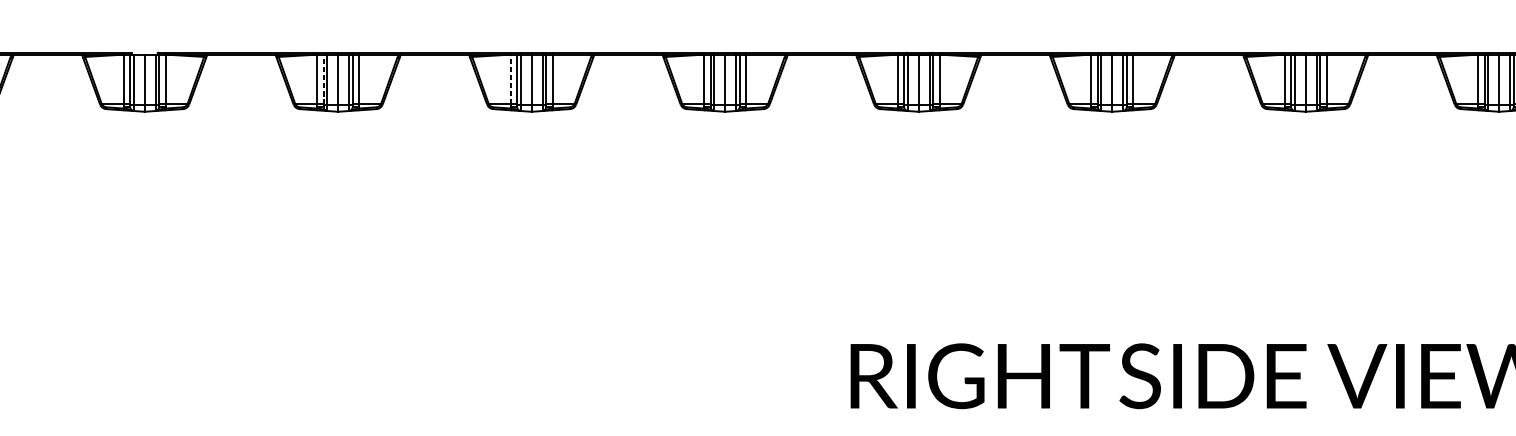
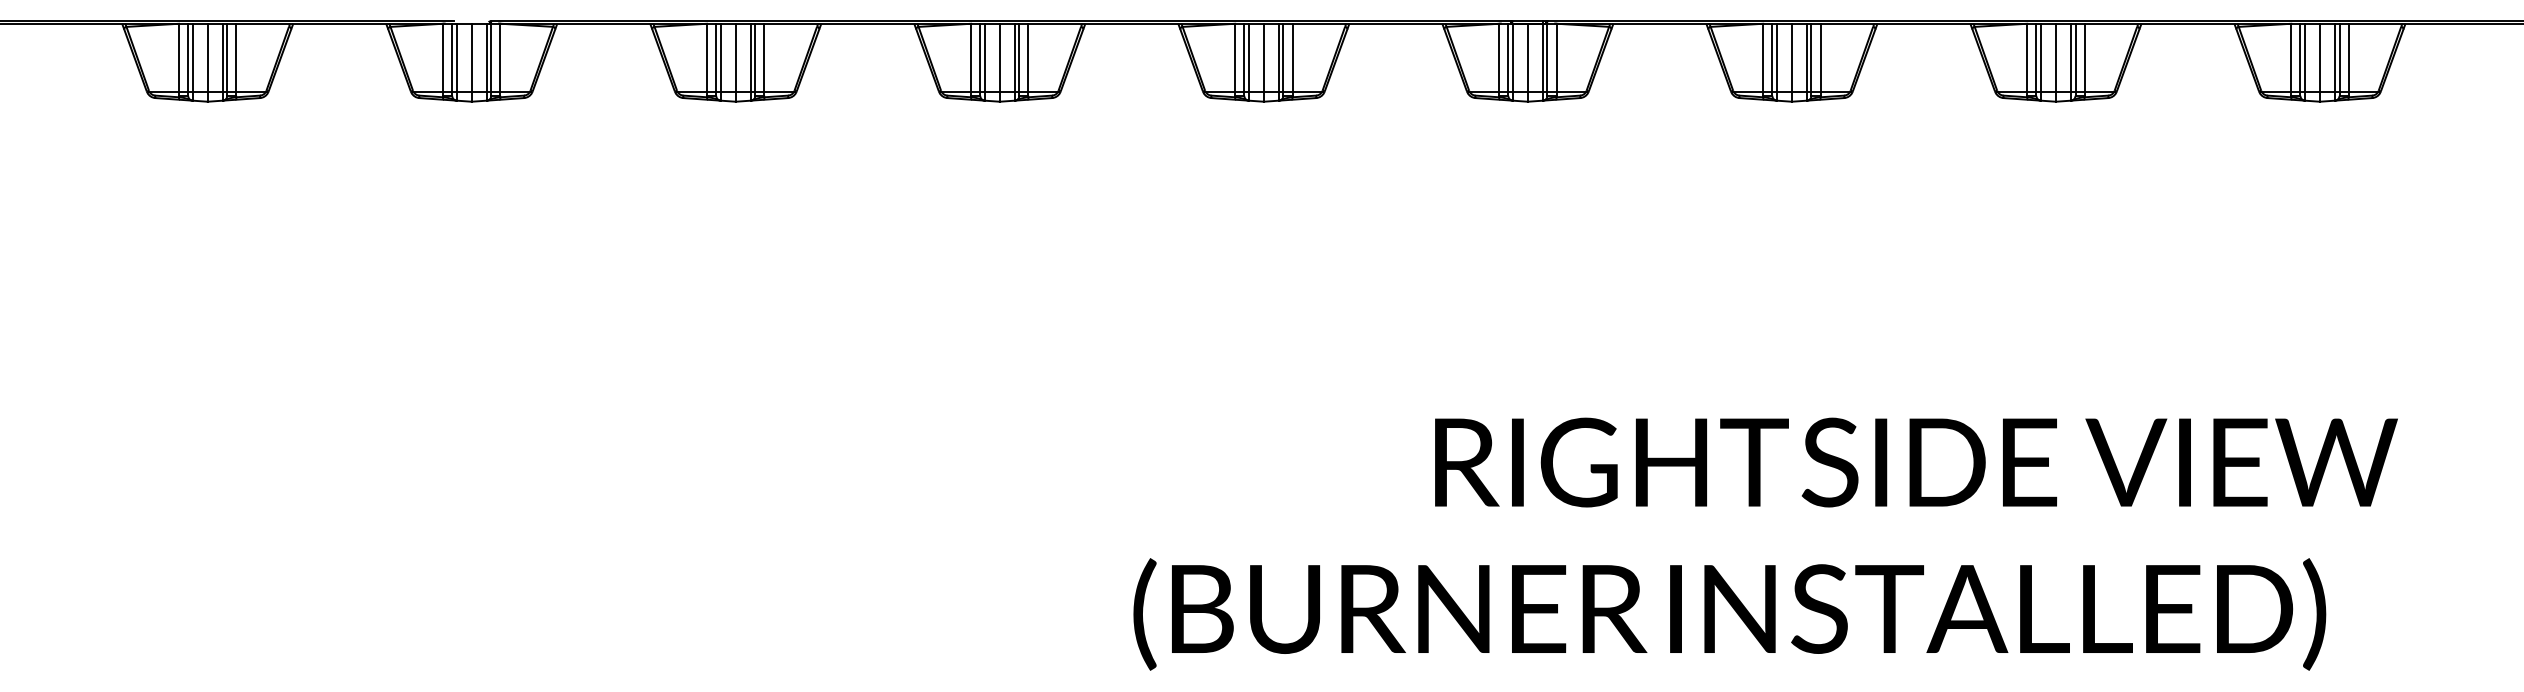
line: (324, 79) -> (716, 57), dashed -> solid
line: (510, 79) -> (971, 57), dashed -> solid

